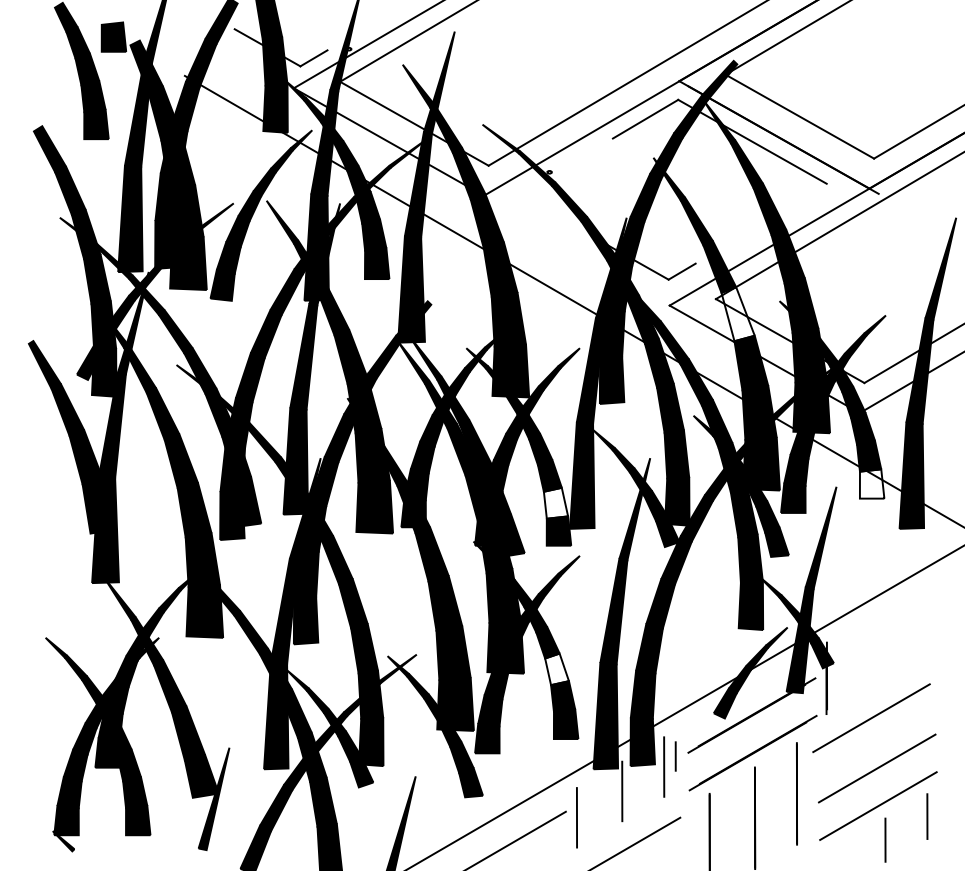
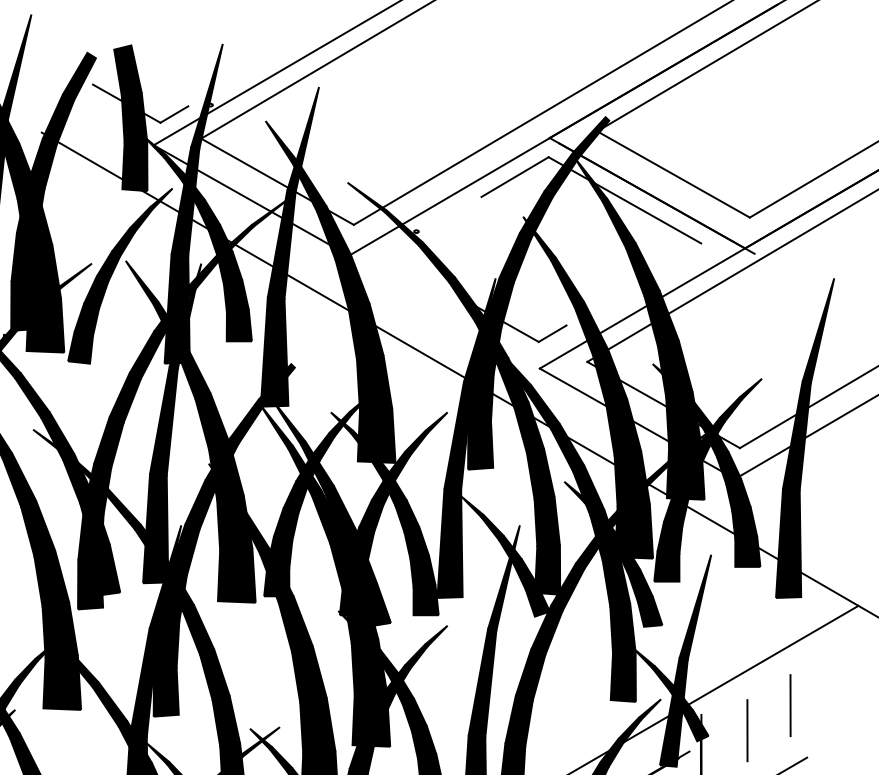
fill: (737, 314) -> (609, 377), added
fill: (871, 483) -> (747, 551), added
fill: (555, 502) -> (422, 570), added
line: (913, 633) -> (790, 705), added
line: (871, 657) -> (747, 730), added
fill: (556, 669) -> (423, 742), added

